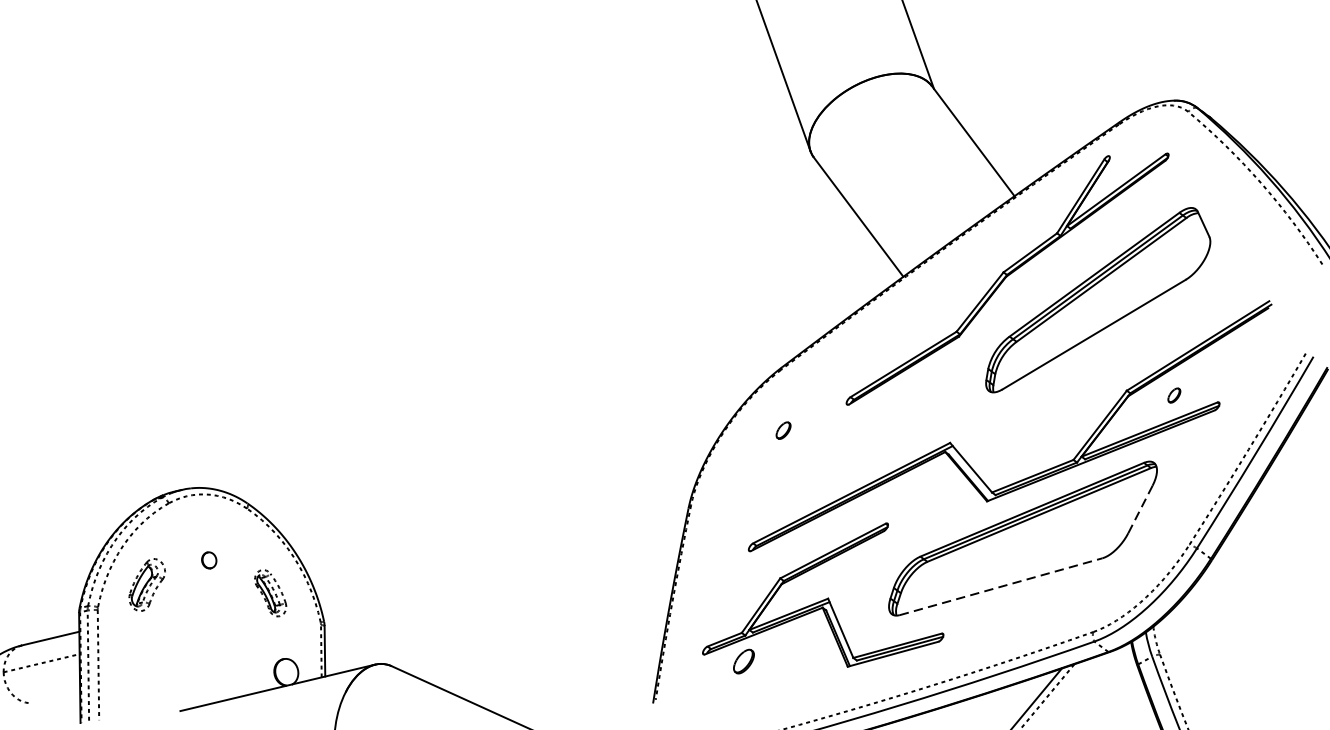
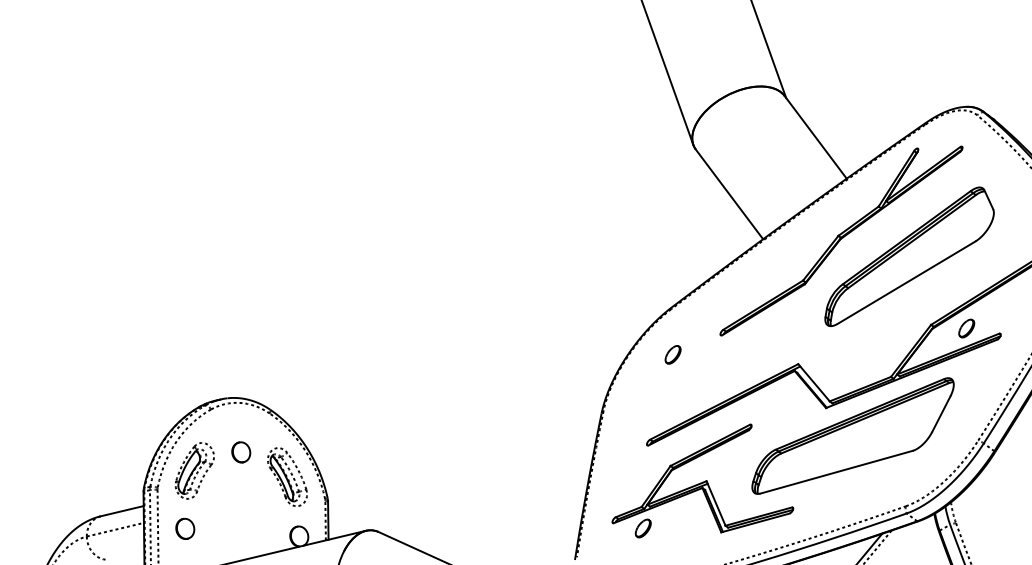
part: (1173, 395) -> (966, 328), size x1.67
part: (782, 430) -> (672, 354), size x1.43
line: (1140, 508) -> (941, 413), dashed -> solid
part: (209, 560) -> (241, 452), size x1.67
part: (146, 584) -> (194, 470), size x1.43
line: (1002, 587) -> (837, 472), dashed -> solid
part: (270, 592) -> (287, 476), size x1.67
part: (134, 661) -> (185, 528), added

